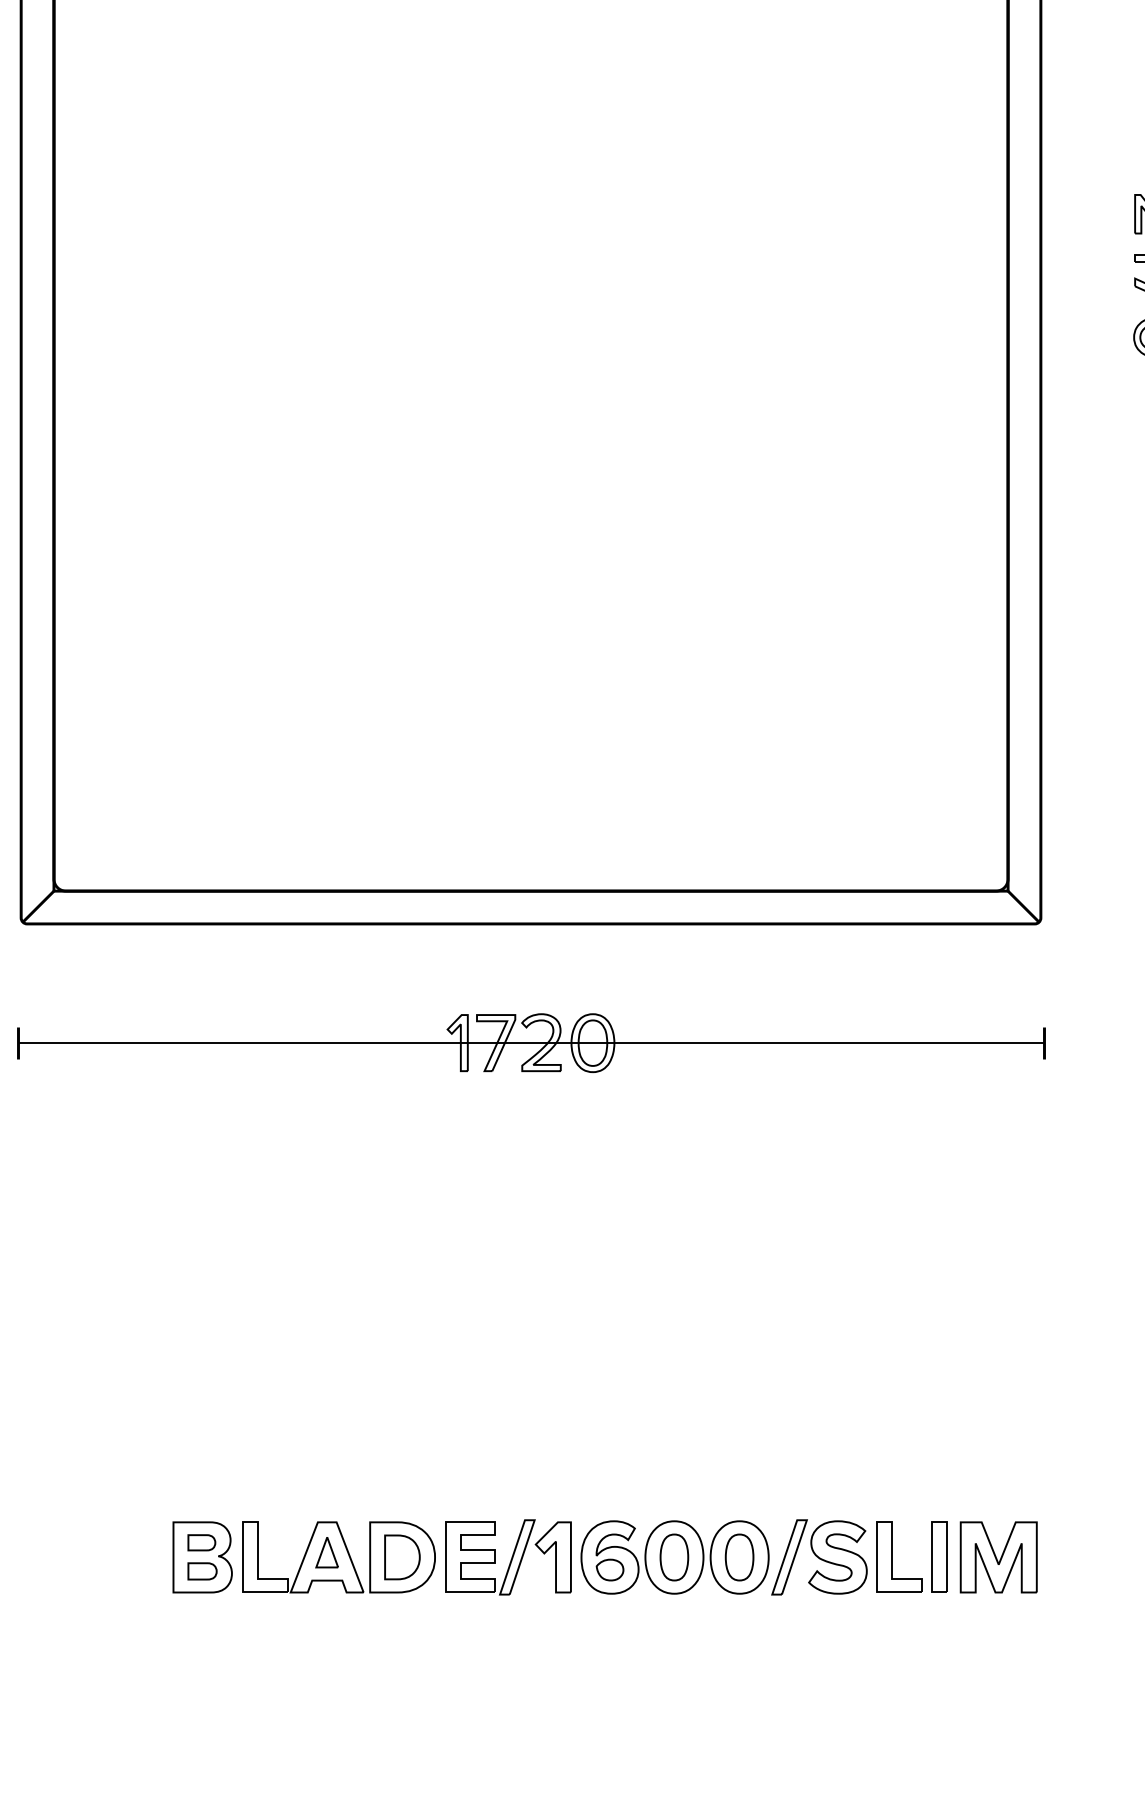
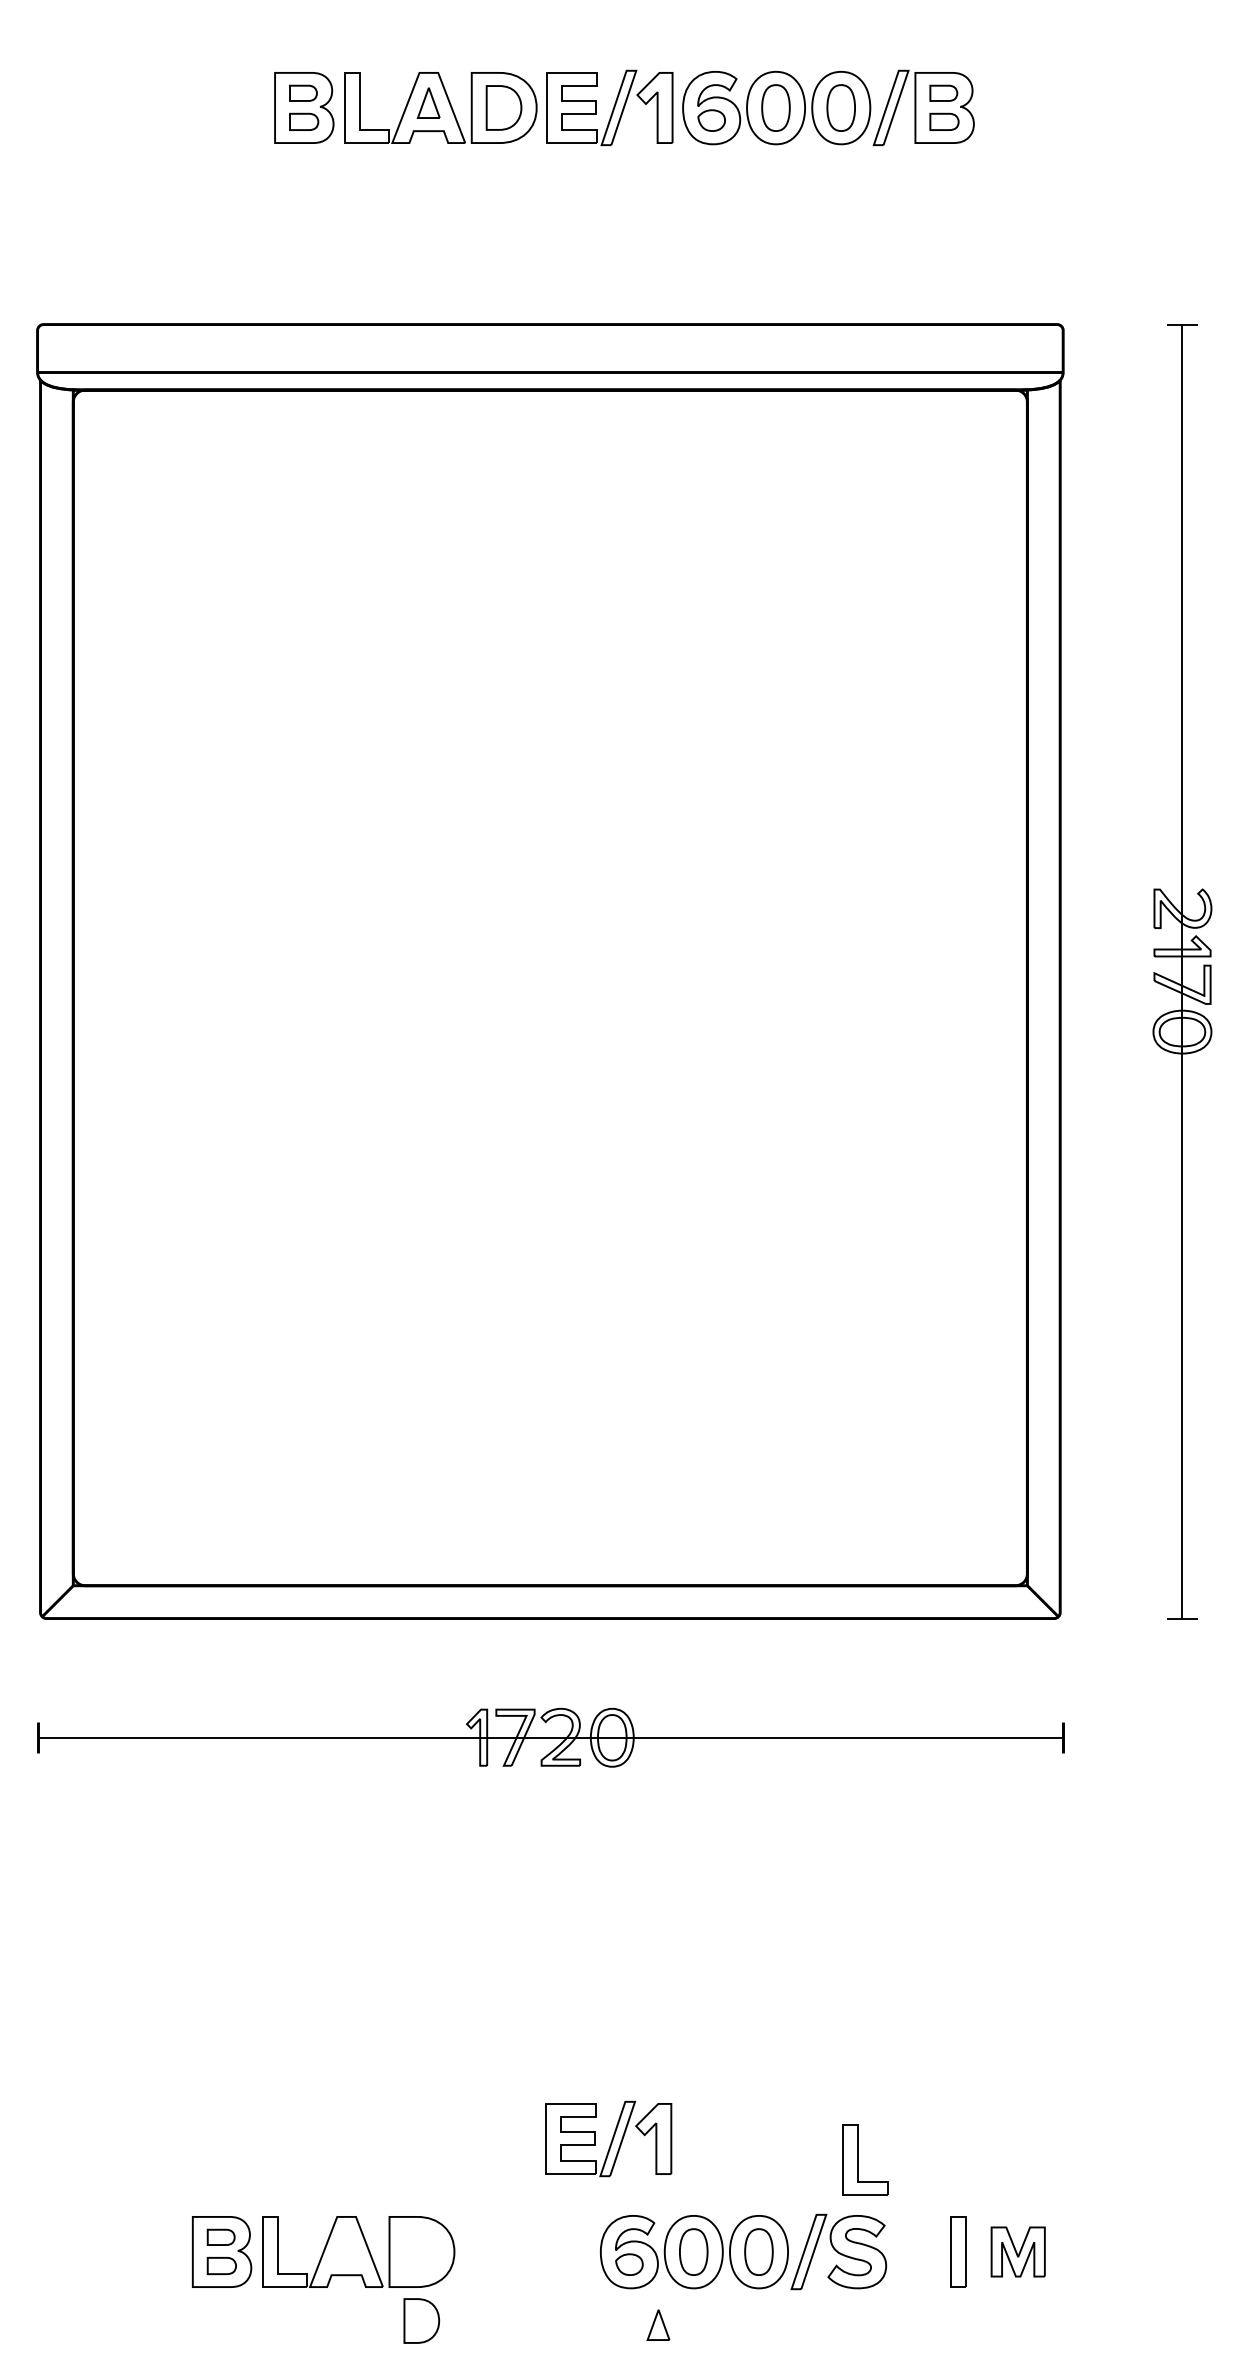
part: (327, 1551) -> (658, 2324), moved
part: (402, 1556) -> (421, 2320), moved
part: (508, 1556) -> (608, 2138), moved
part: (892, 1556) -> (858, 2159), moved
part: (999, 1556) -> (1018, 2251), size x0.7

